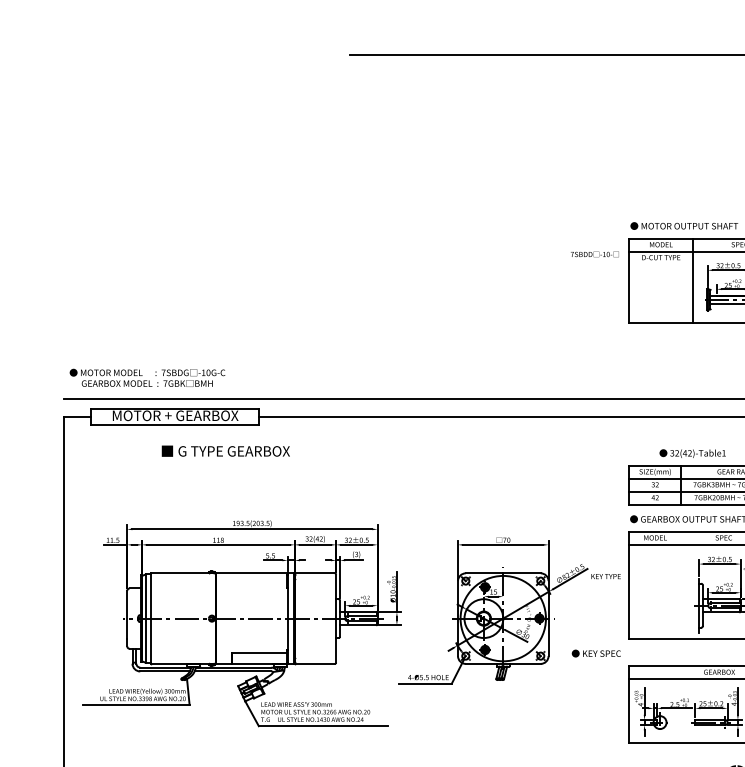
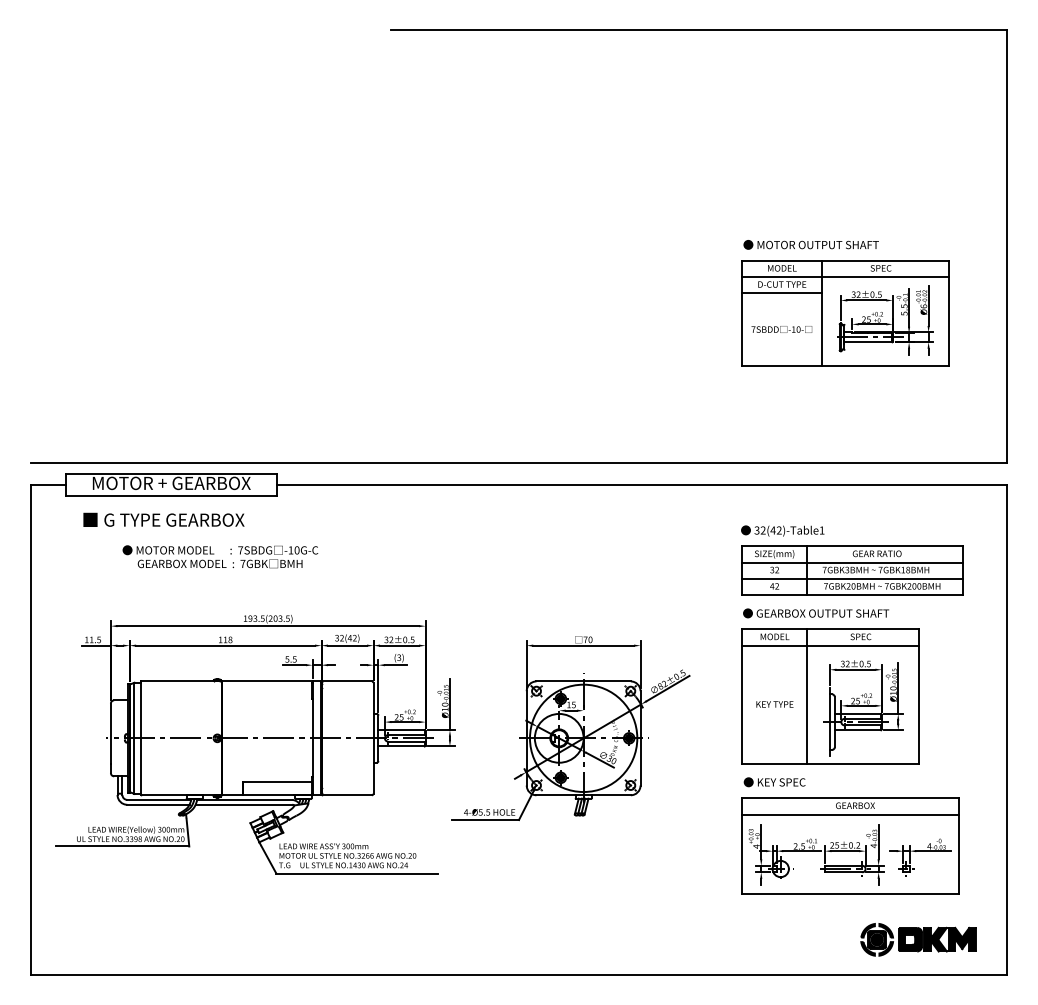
text: (594, 254) -> (781, 329), moved
line: (660, 264) -> (781, 293), added
text: (147, 377) -> (220, 556), moved
text: (225, 450) -> (163, 519), moved
text: (692, 453) -> (782, 530), moved
text: (605, 576) -> (774, 704), moved
line: (681, 585) -> (807, 696), added
text: (596, 653) -> (774, 782), moved

